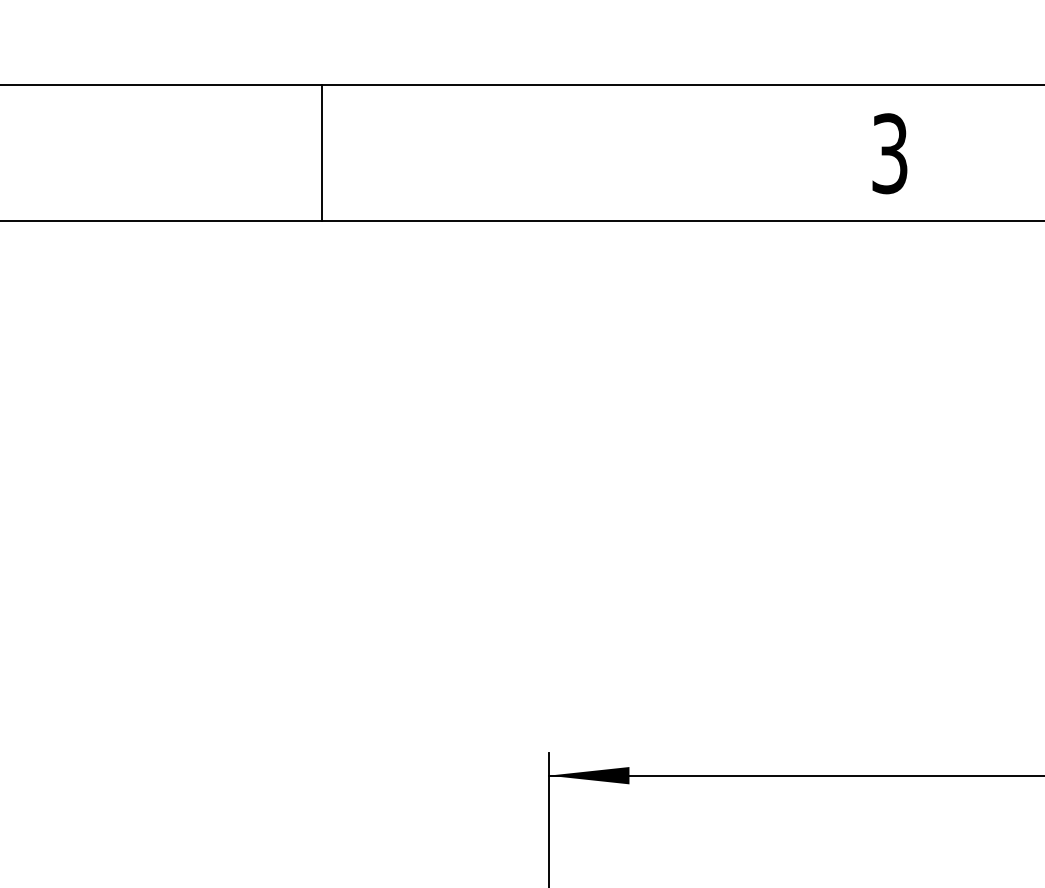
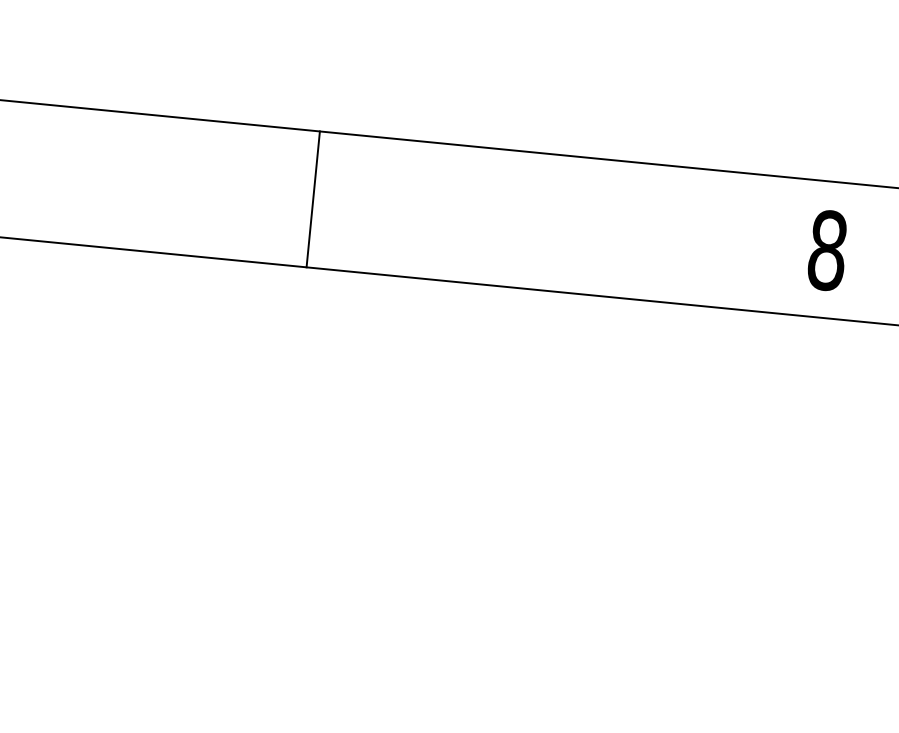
line: (322, 152) -> (313, 198), moved
text: (890, 153) -> (828, 250), 3 -> 8

